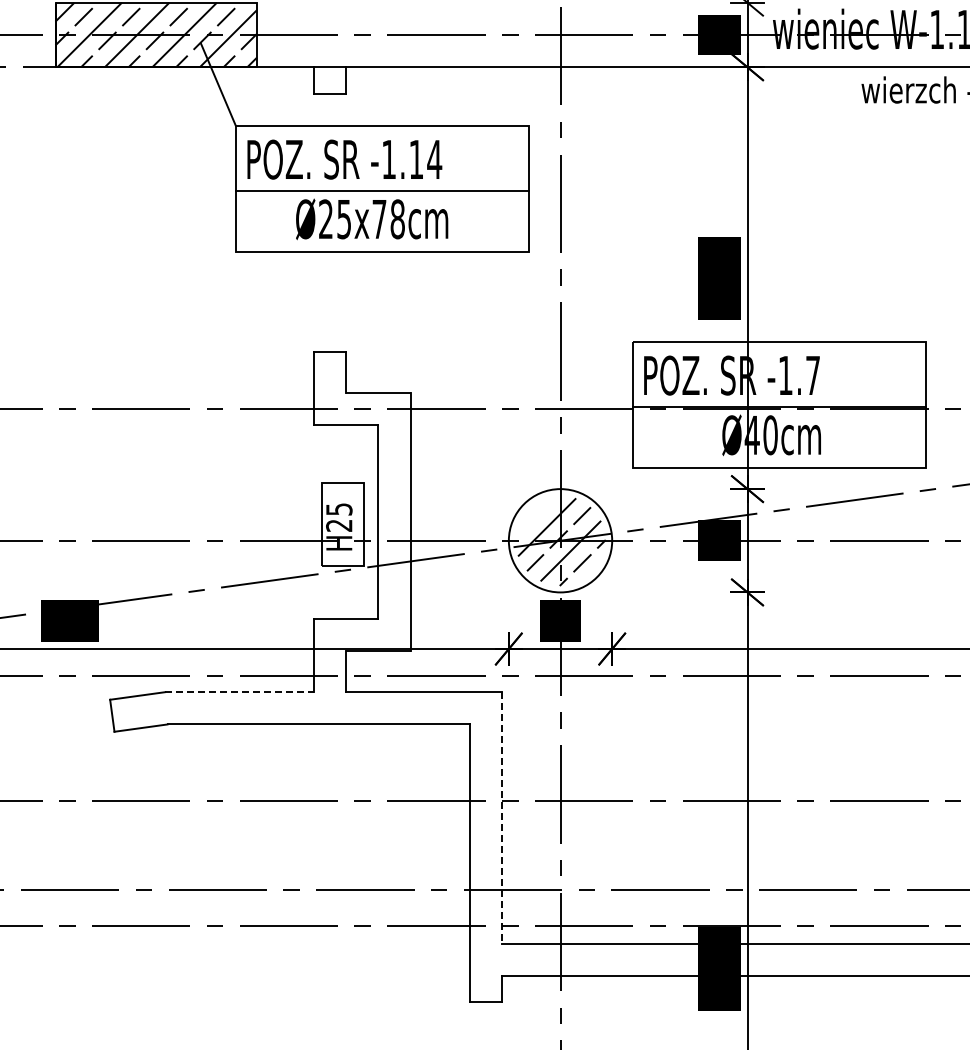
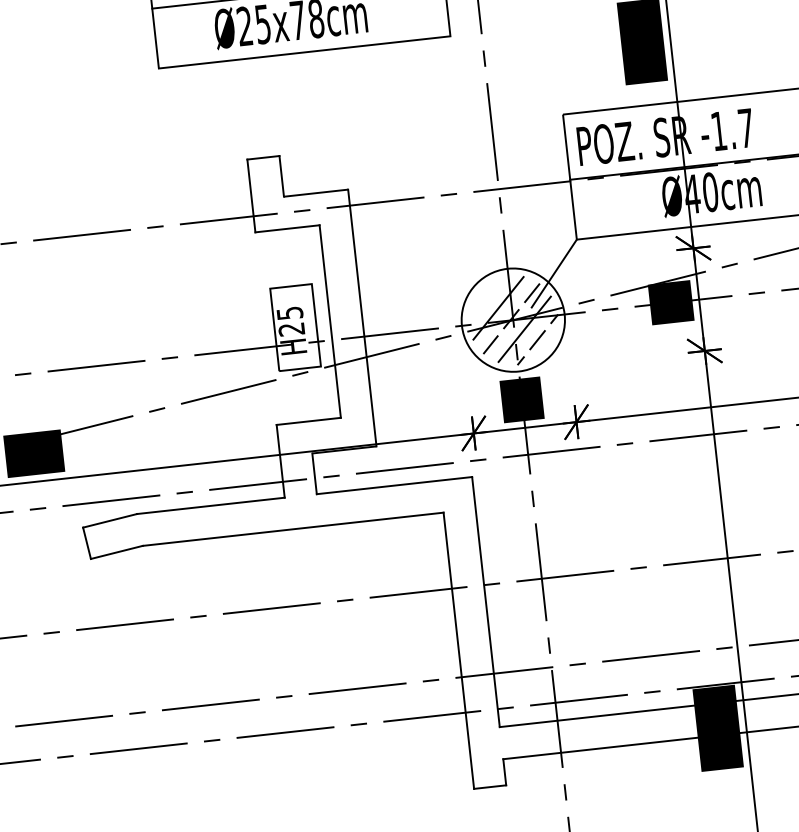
line: (606, 498) -> (554, 273), added
line: (240, 692) -> (211, 506), dashed -> solid
line: (502, 817) -> (485, 601), dashed -> solid

